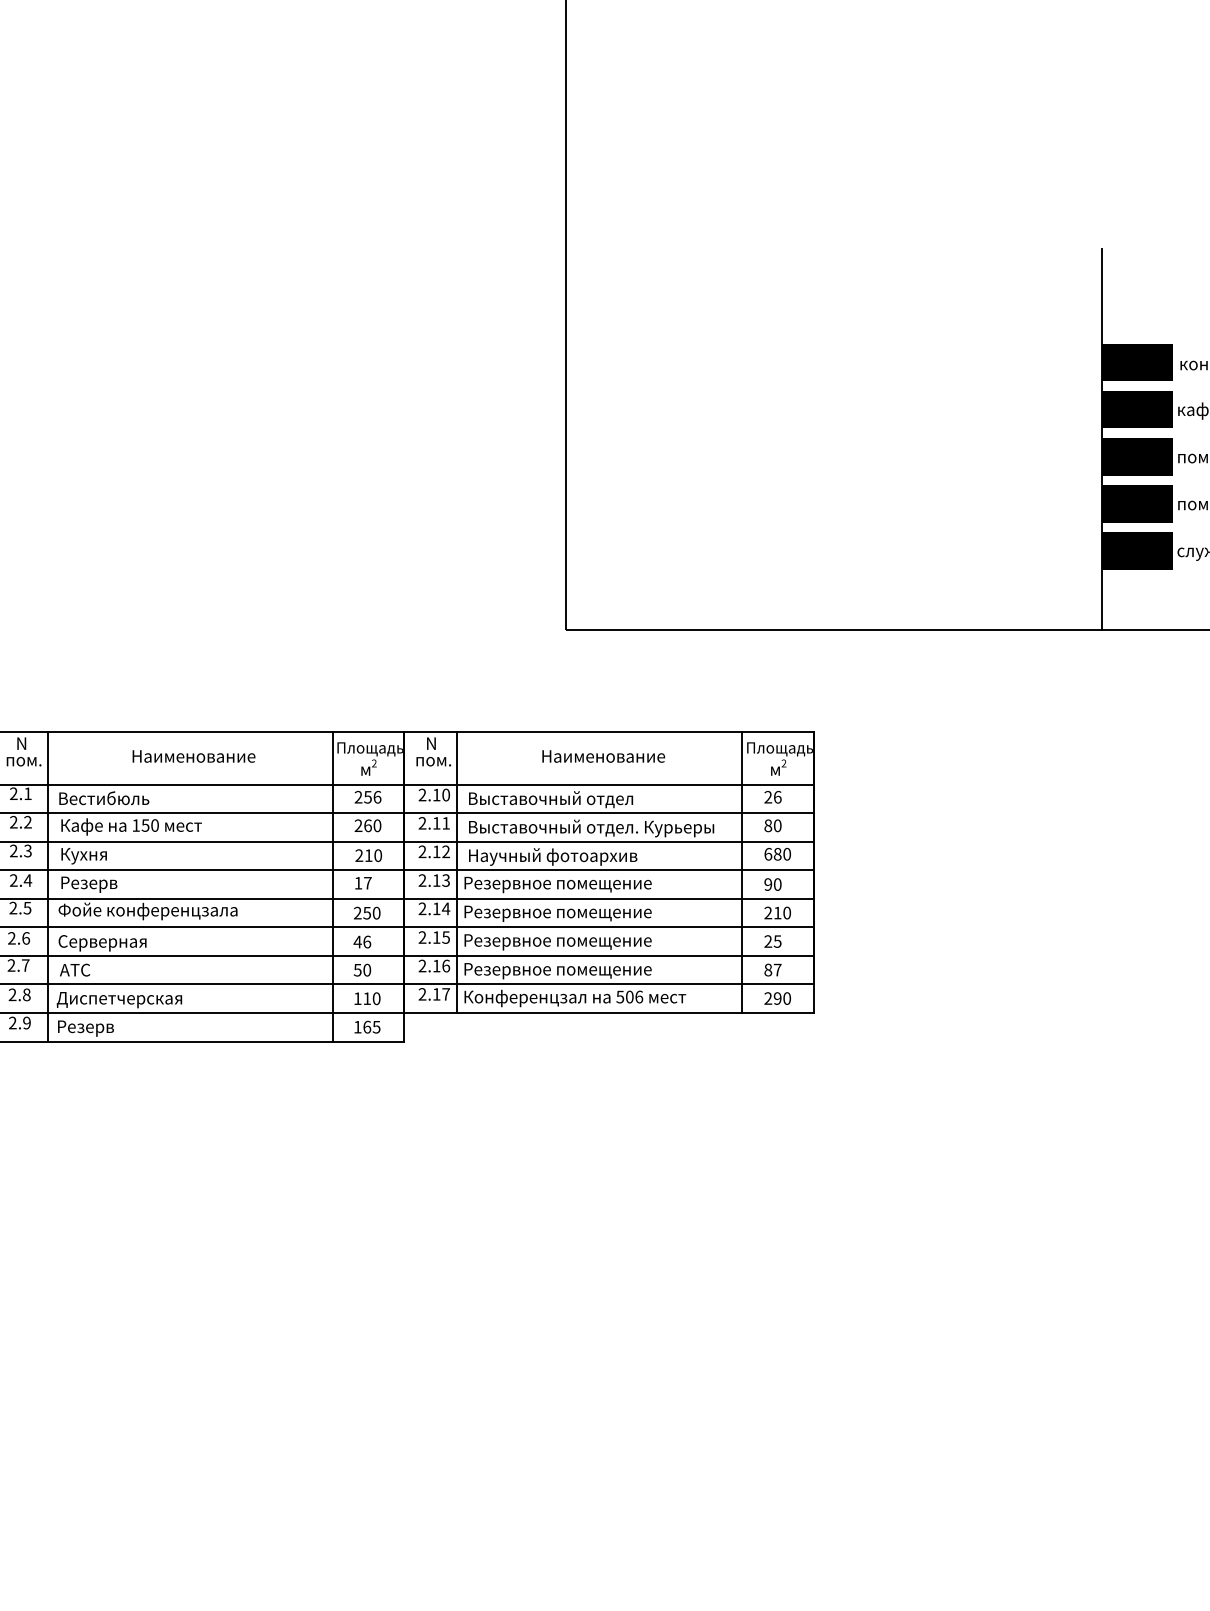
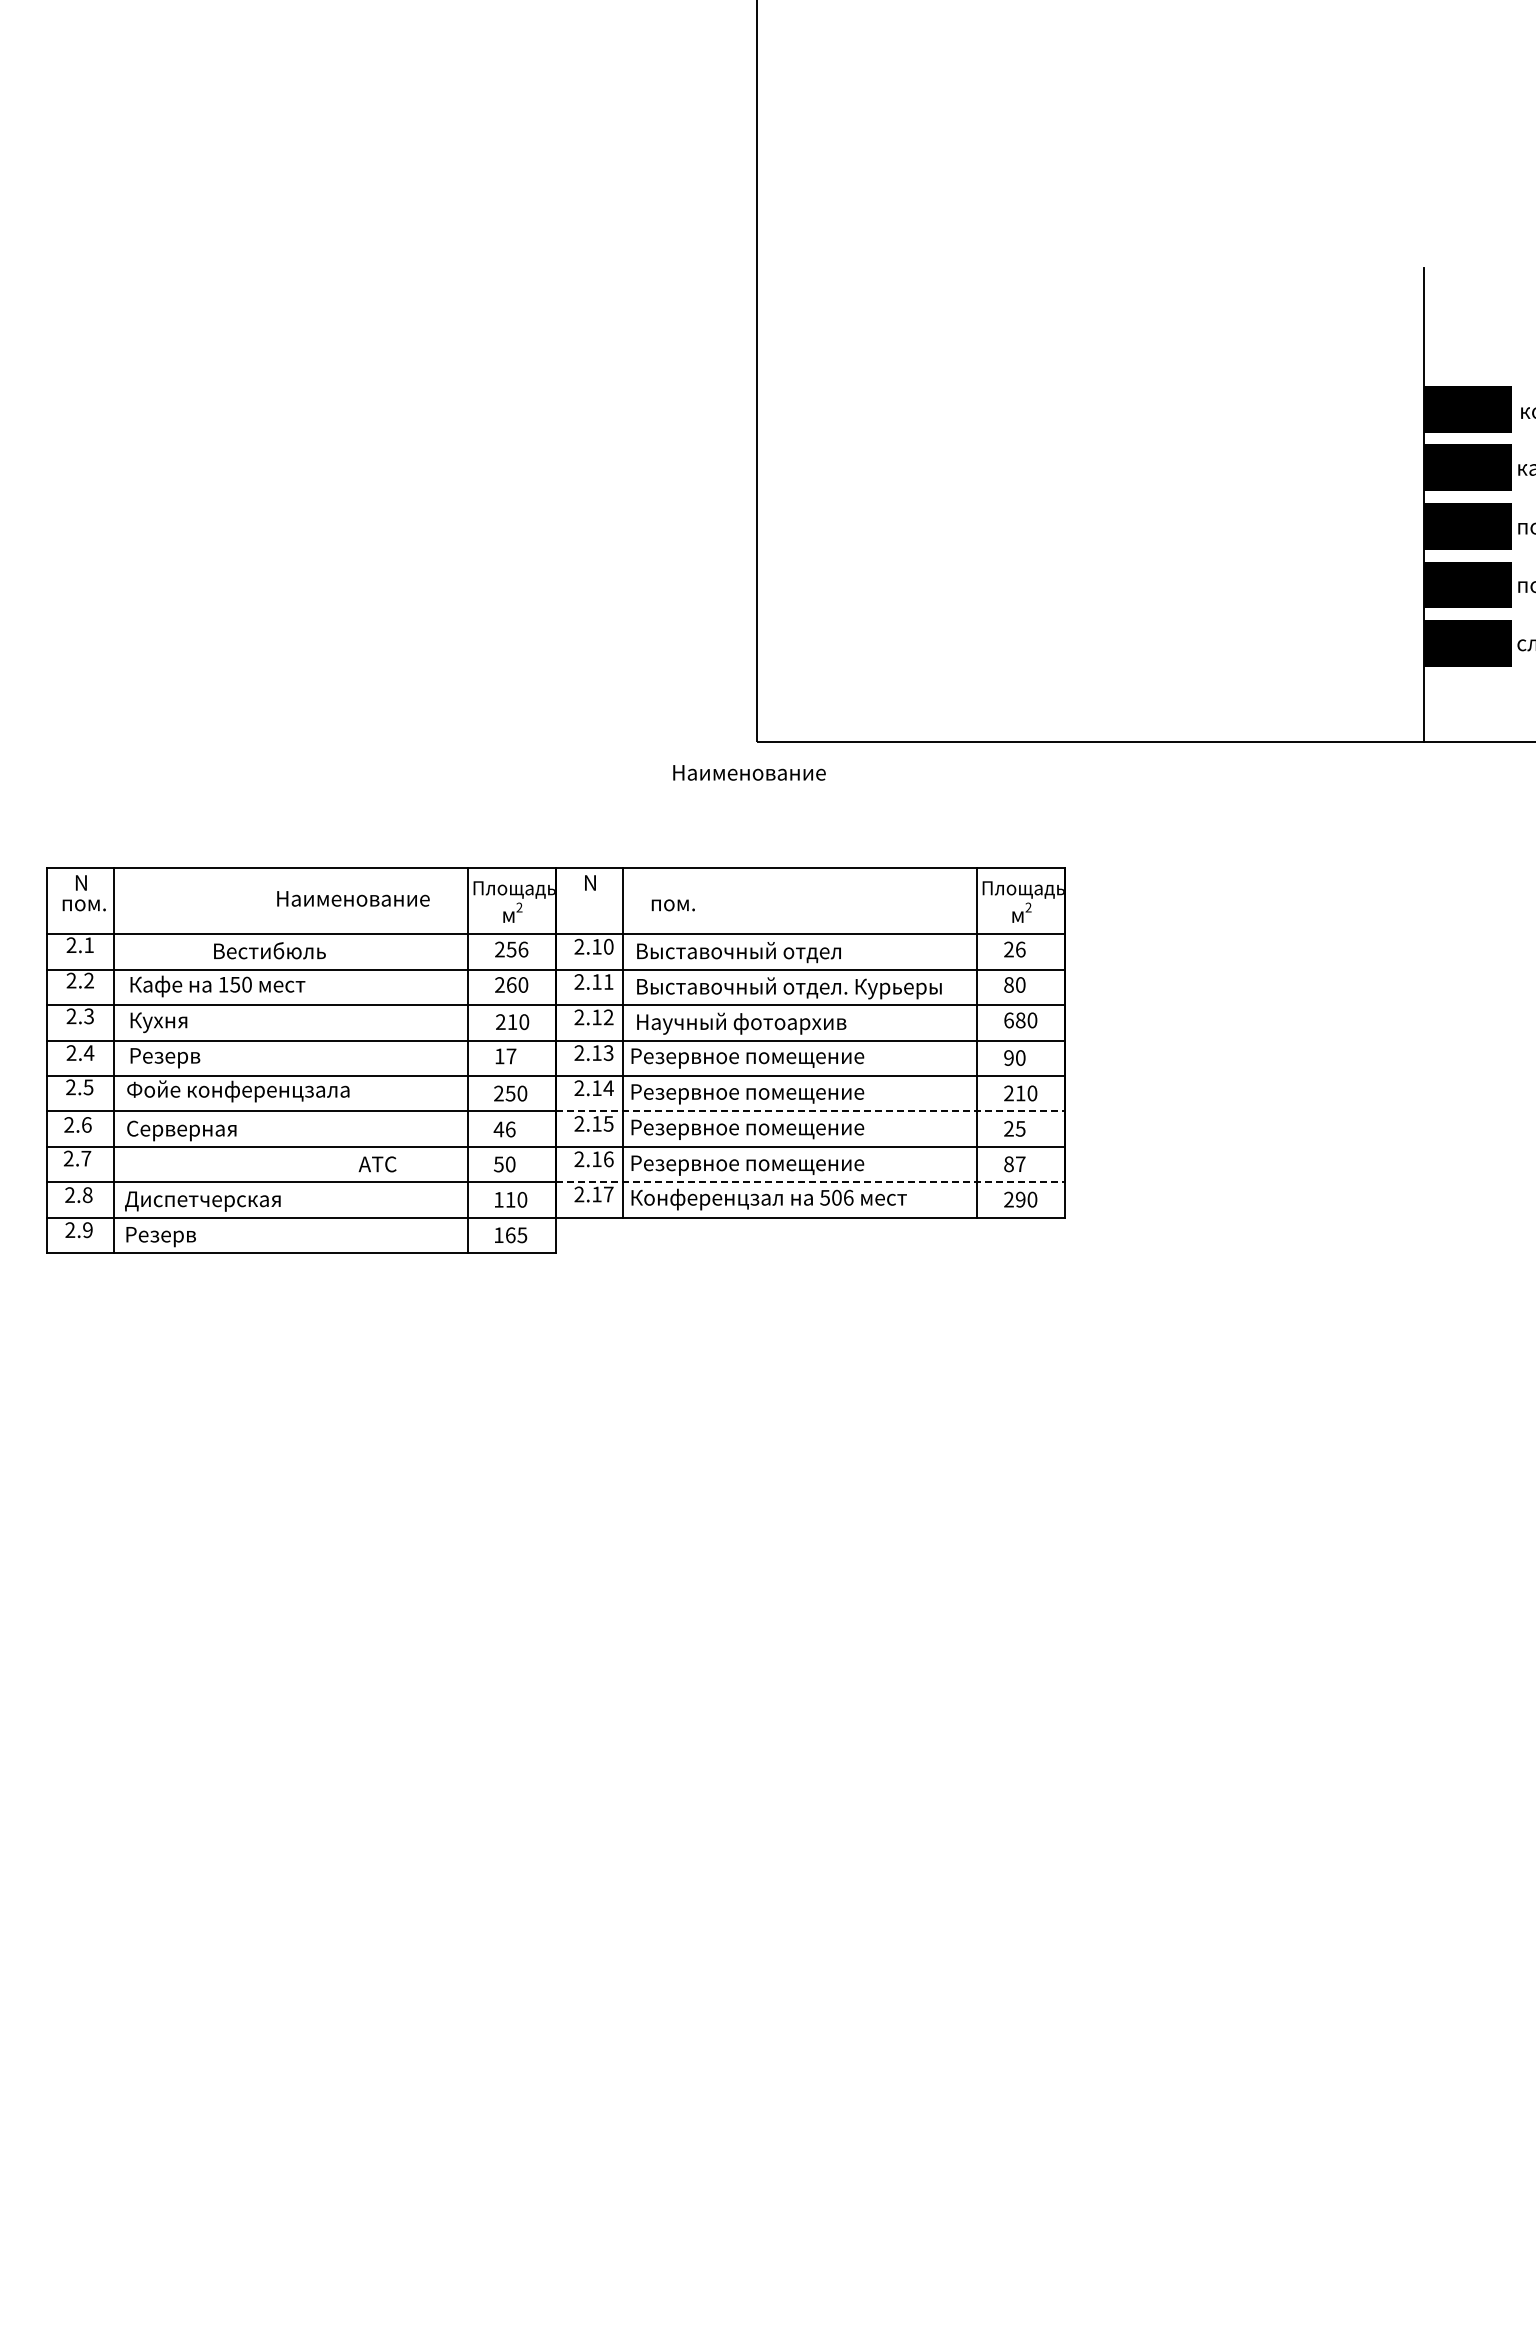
text: (194, 756) -> (353, 898), moved
text: (603, 756) -> (749, 772), moved
text: (433, 761) -> (672, 905), moved
text: (103, 798) -> (269, 950), moved
line: (608, 927) -> (810, 1111), solid -> dashed
text: (74, 970) -> (377, 1164), moved
line: (608, 984) -> (810, 1182), solid -> dashed

